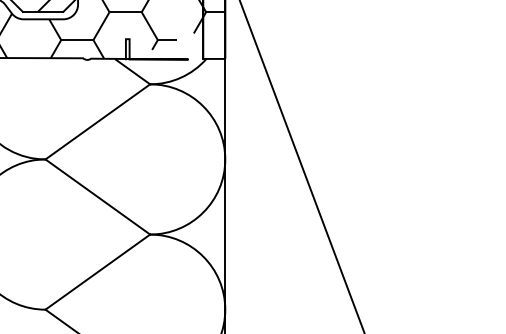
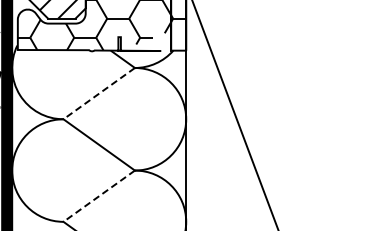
line: (98, 121) -> (99, 93), solid -> dashed
line: (98, 272) -> (99, 196), solid -> dashed

